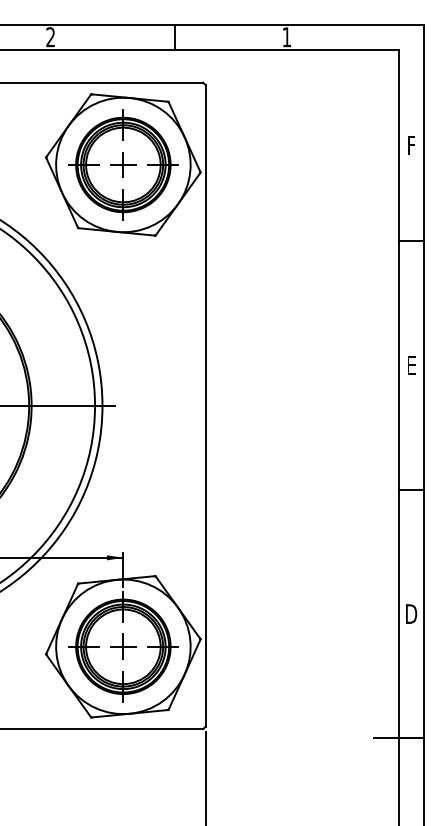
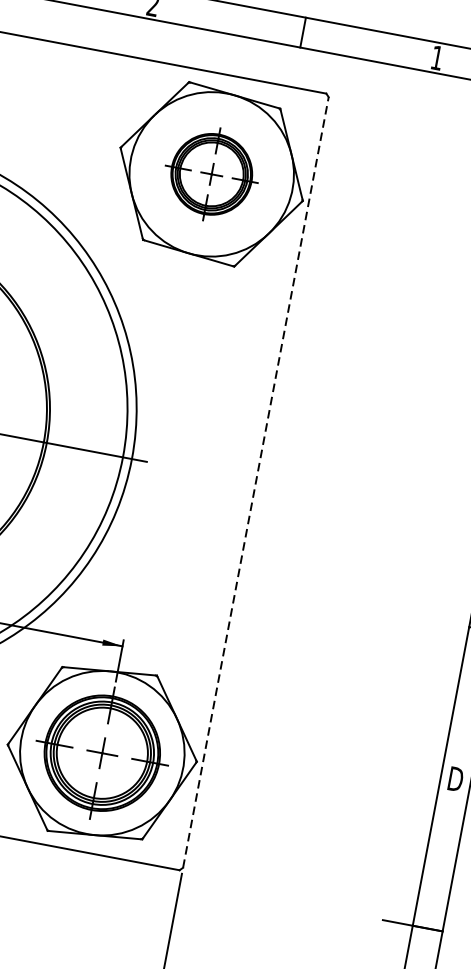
part: (123, 164) -> (211, 173), size x0.7
line: (205, 405) -> (255, 481), solid -> dashed

